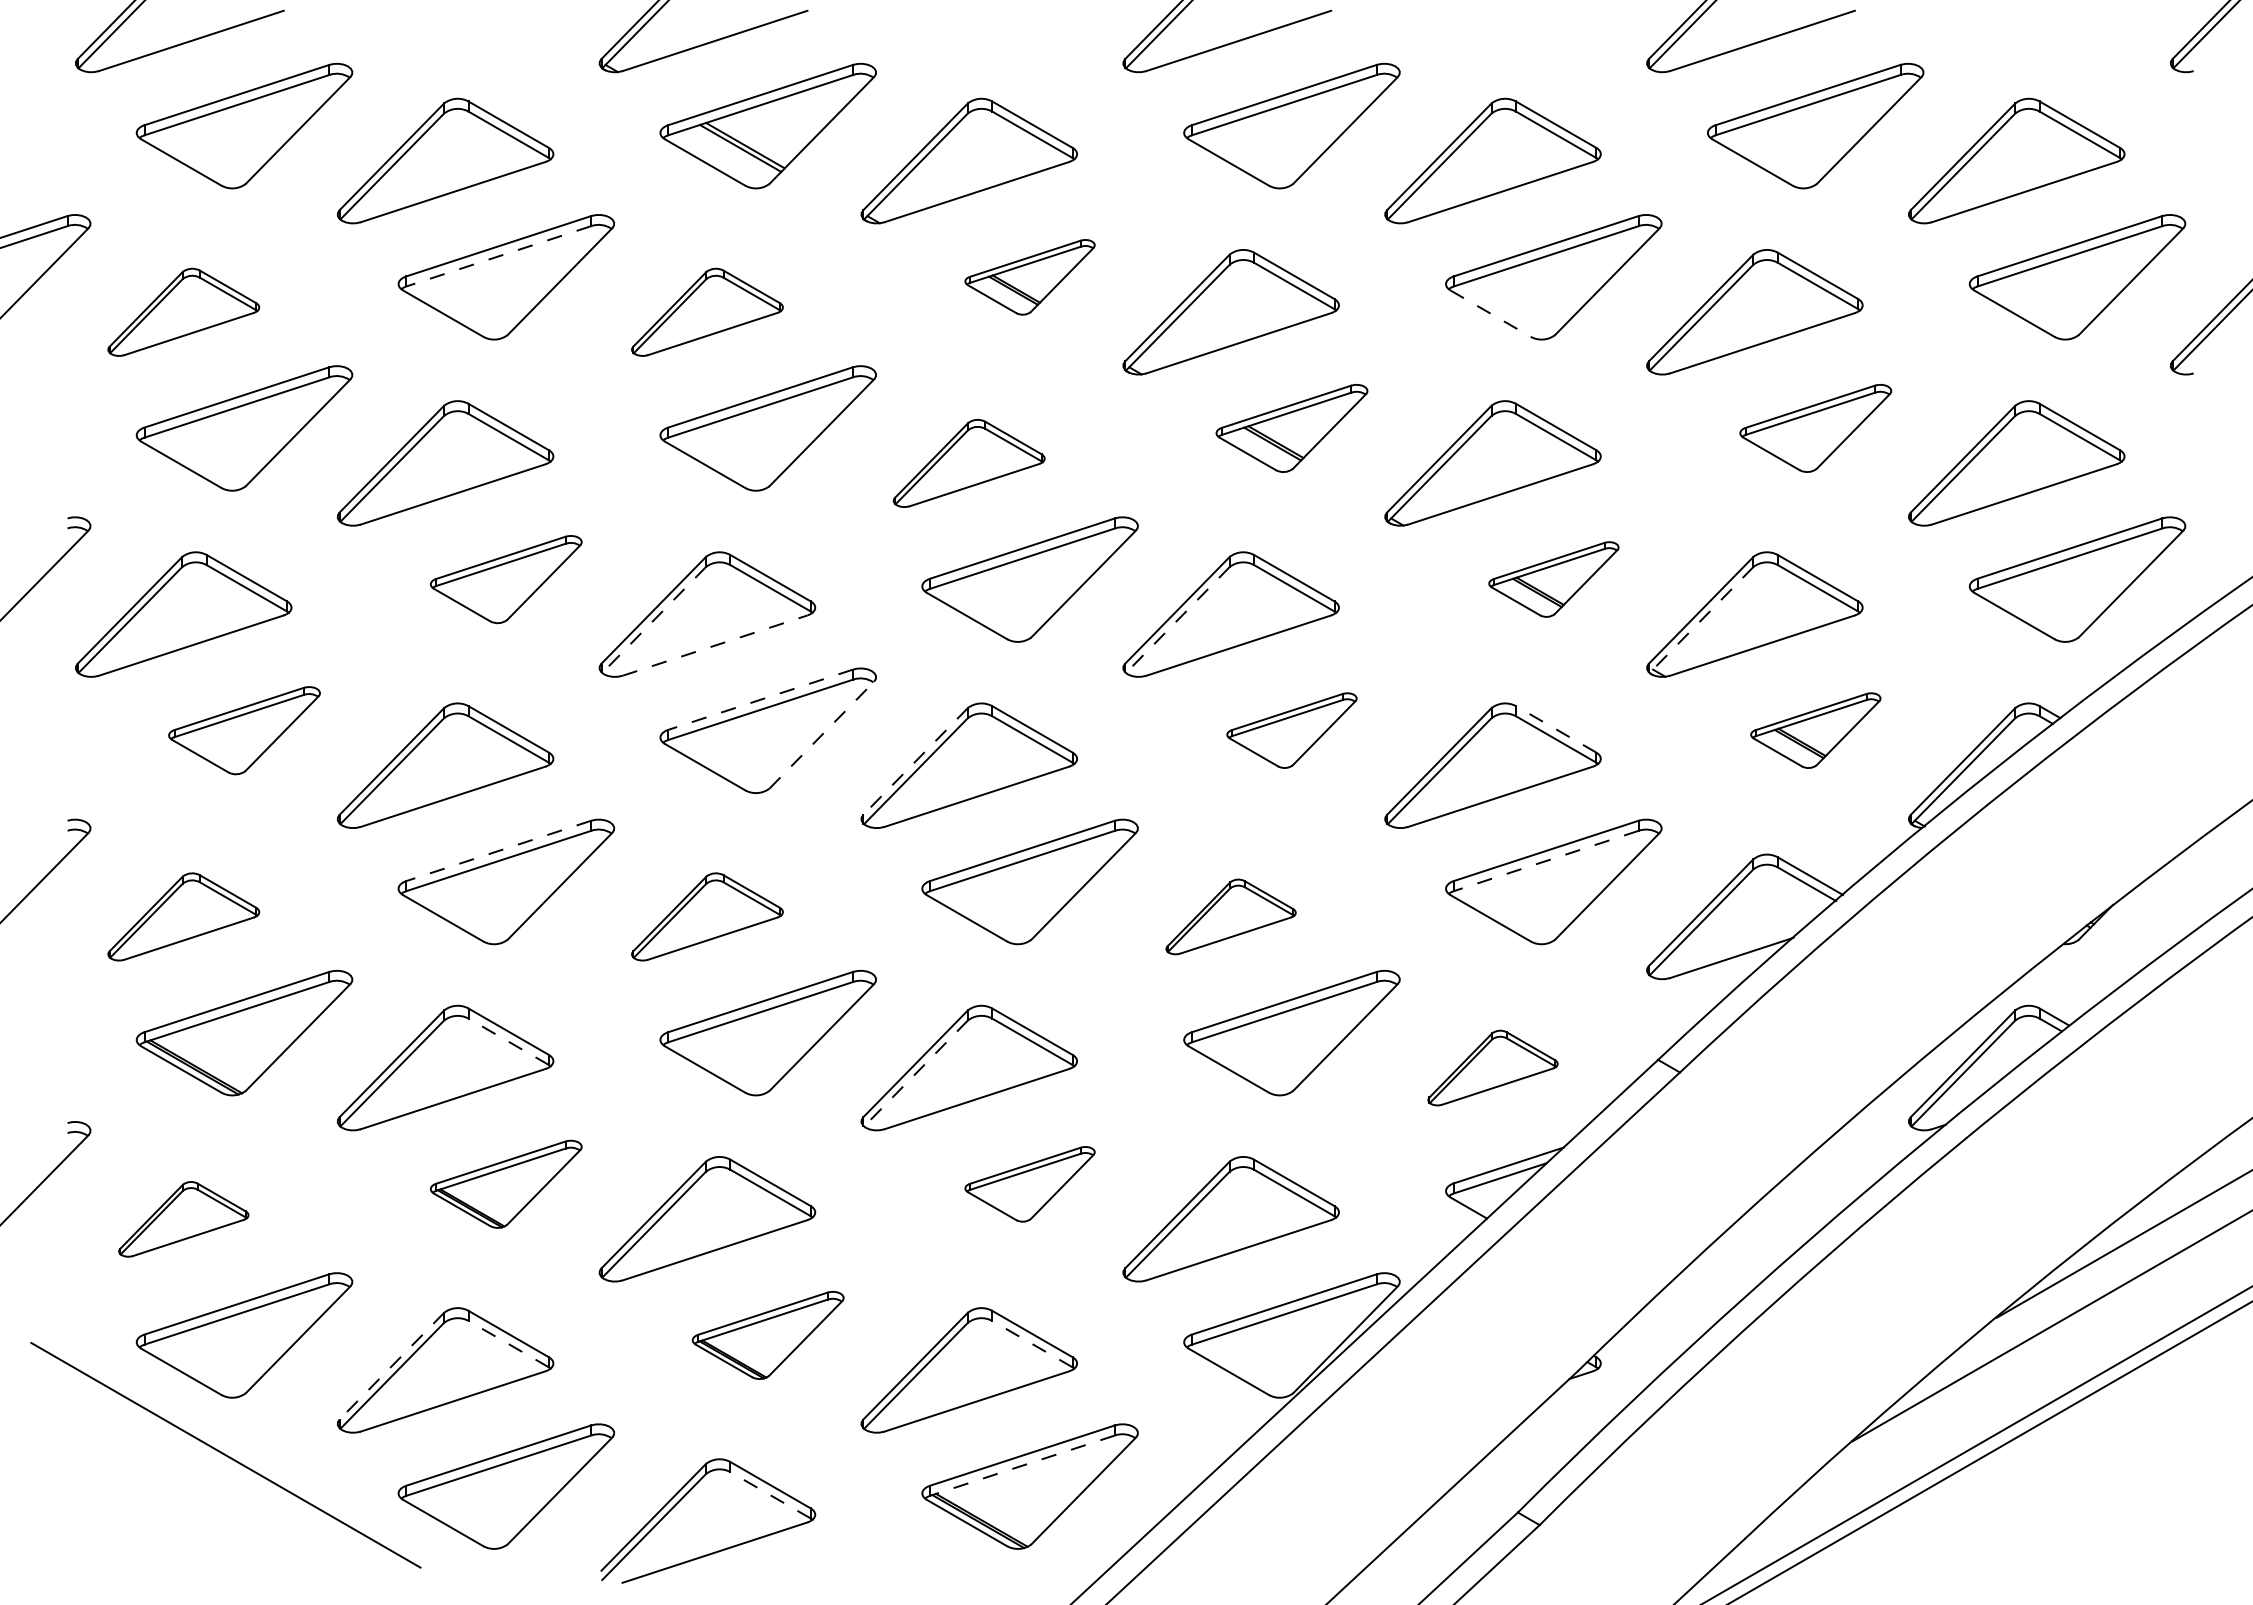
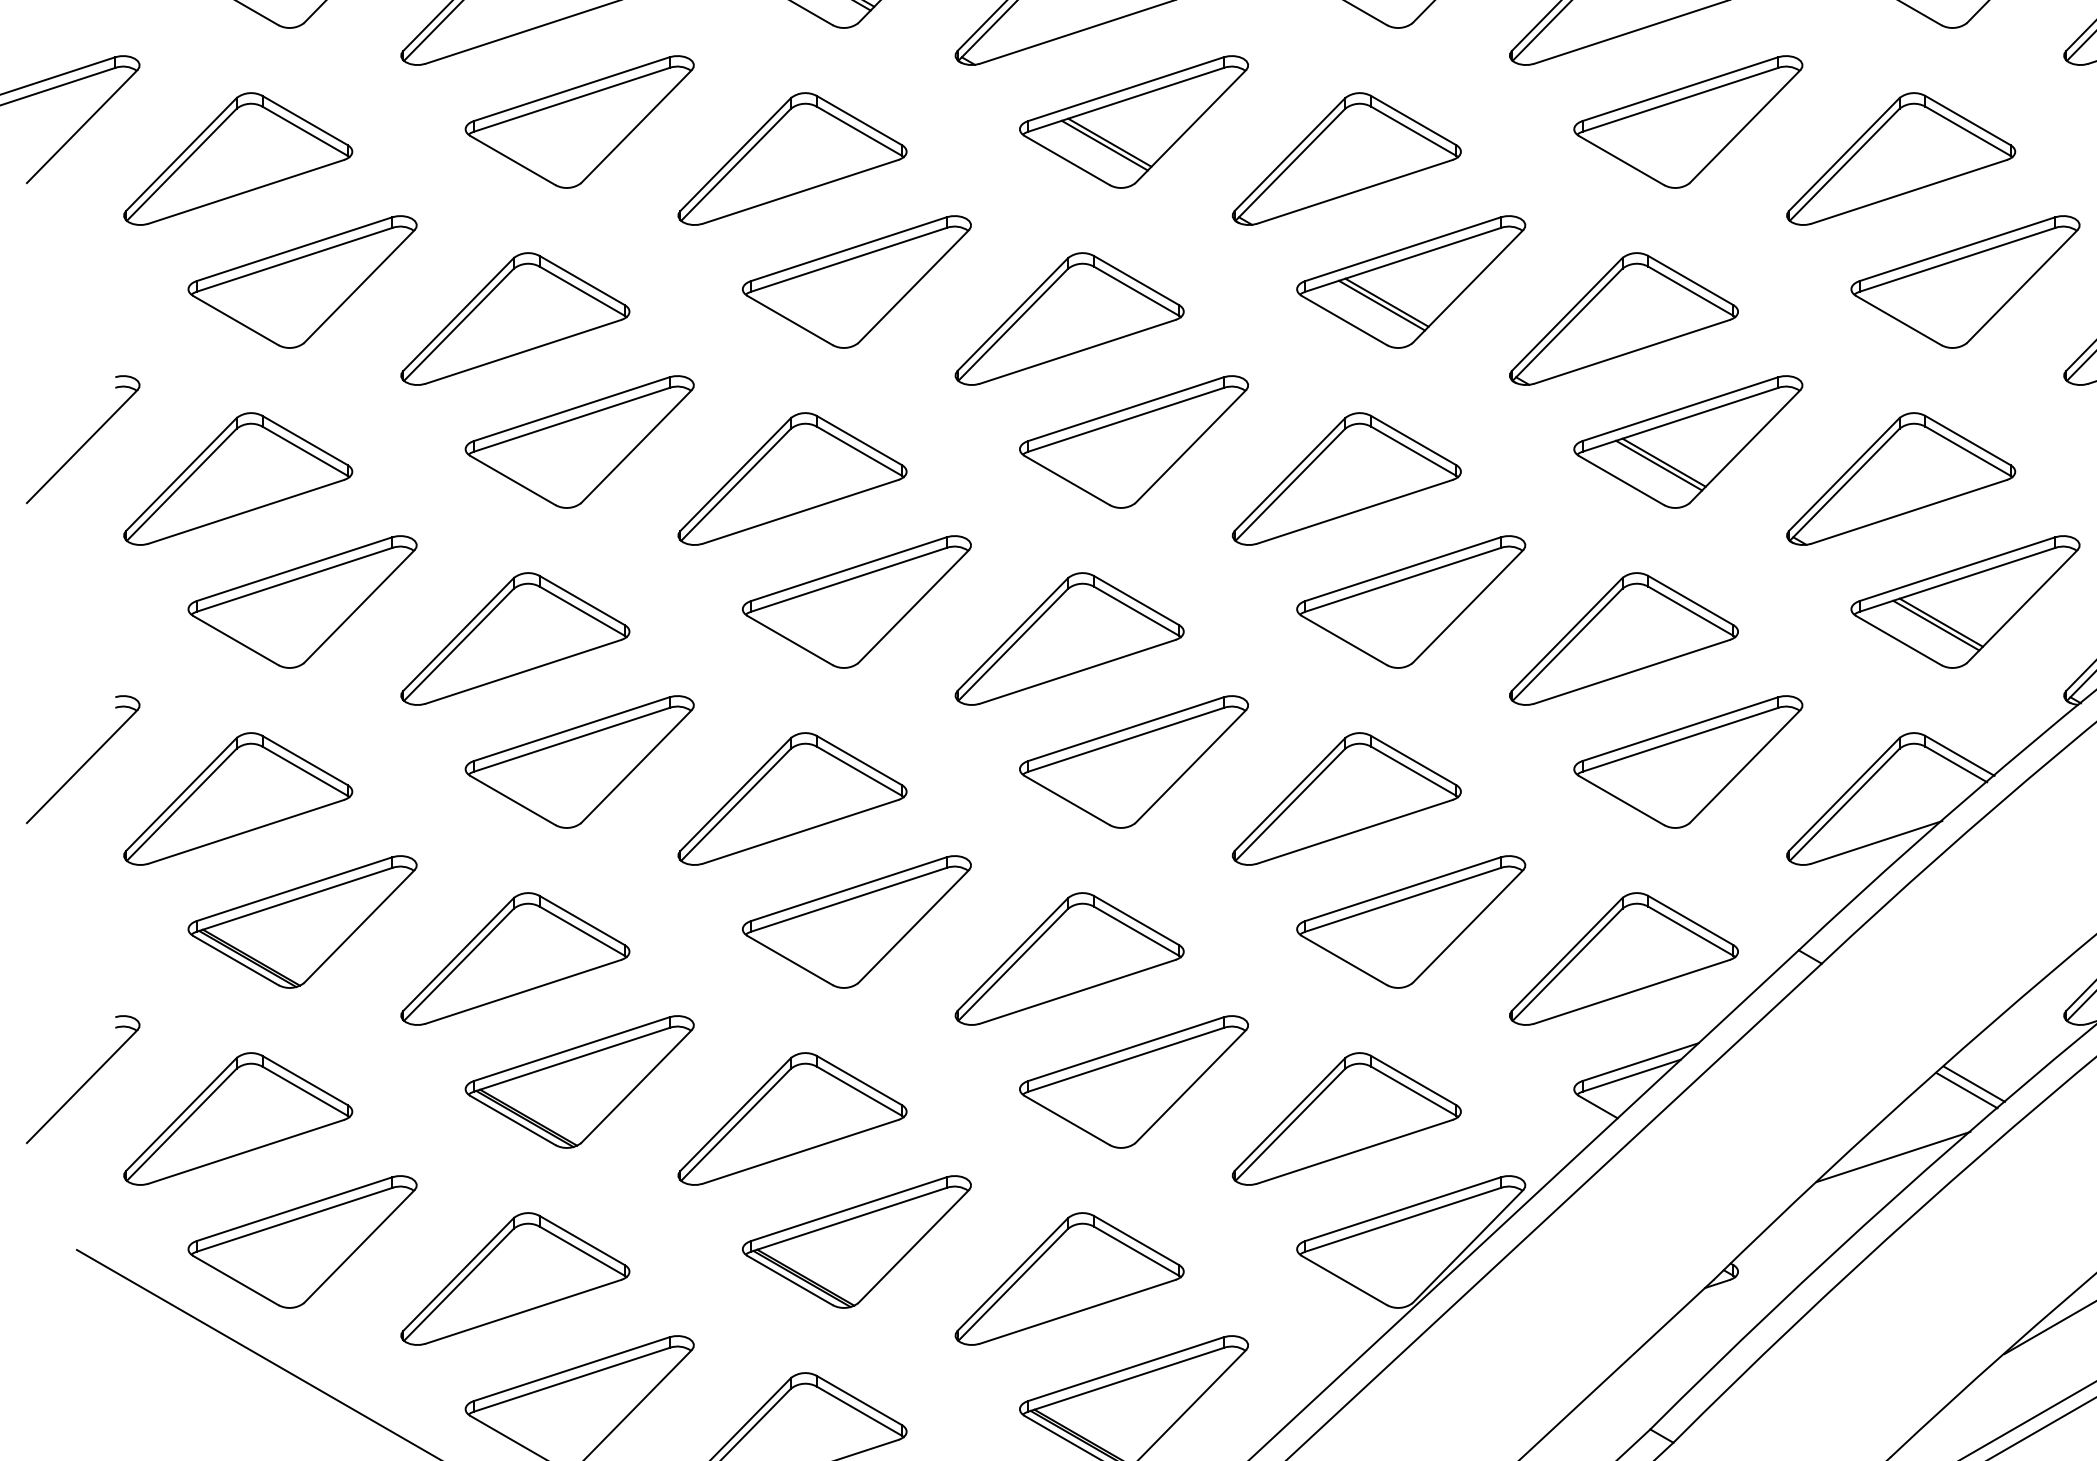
line: (498, 256) -> (571, 100), dashed -> solid
part: (1029, 277) -> (1133, 122), size x1.67
part: (183, 312) -> (237, 159), size x1.43
part: (707, 312) -> (792, 159), size x1.43
line: (1491, 313) -> (1622, 160), dashed -> solid
part: (1291, 428) -> (1410, 282), size x1.43
part: (1815, 428) -> (1965, 282), size x1.43
part: (968, 463) -> (1068, 319), size x1.43
part: (505, 579) -> (578, 441), size x1.43
part: (1553, 579) -> (1688, 441), size x1.67
line: (653, 620) -> (735, 485), dashed -> solid
line: (1177, 620) -> (1290, 485), dashed -> solid
line: (1701, 620) -> (1844, 485), dashed -> solid
line: (715, 645) -> (801, 511), dashed -> solid
line: (760, 699) -> (848, 568), dashed -> solid
line: (1555, 729) -> (1690, 600), dashed -> solid
part: (244, 730) -> (302, 601), size x1.43
part: (1291, 730) -> (1410, 601), size x1.67
part: (1815, 730) -> (1965, 601), size x1.67
line: (821, 735) -> (913, 607), dashed -> solid
line: (915, 761) -> (1012, 634), dashed -> solid
line: (498, 851) -> (571, 729), dashed -> solid
line: (1545, 861) -> (1679, 740), dashed -> solid
part: (183, 916) -> (237, 798), size x1.43
part: (707, 916) -> (792, 798), size x1.43
part: (1230, 916) -> (1346, 798), size x1.67
line: (508, 1041) -> (581, 930), dashed -> solid
part: (1492, 1067) -> (1623, 958), size x1.67
line: (915, 1073) -> (1012, 964), dashed -> solid
part: (505, 1184) -> (578, 1082), size x1.43
part: (1029, 1184) -> (1133, 1082), size x1.67
line: (1824, 1186) -> (1974, 1084), added
line: (1817, 1192) -> (1967, 1090), added
part: (183, 1219) -> (237, 1119), size x1.67
line: (1747, 1254) -> (1893, 1156), added
part: (767, 1335) -> (856, 1242), size x1.43
line: (508, 1343) -> (581, 1250), dashed -> solid
line: (1032, 1343) -> (1136, 1250), dashed -> solid
line: (391, 1366) -> (458, 1274), dashed -> solid
line: (1022, 1465) -> (1125, 1379), dashed -> solid
line: (770, 1495) -> (859, 1411), dashed -> solid

